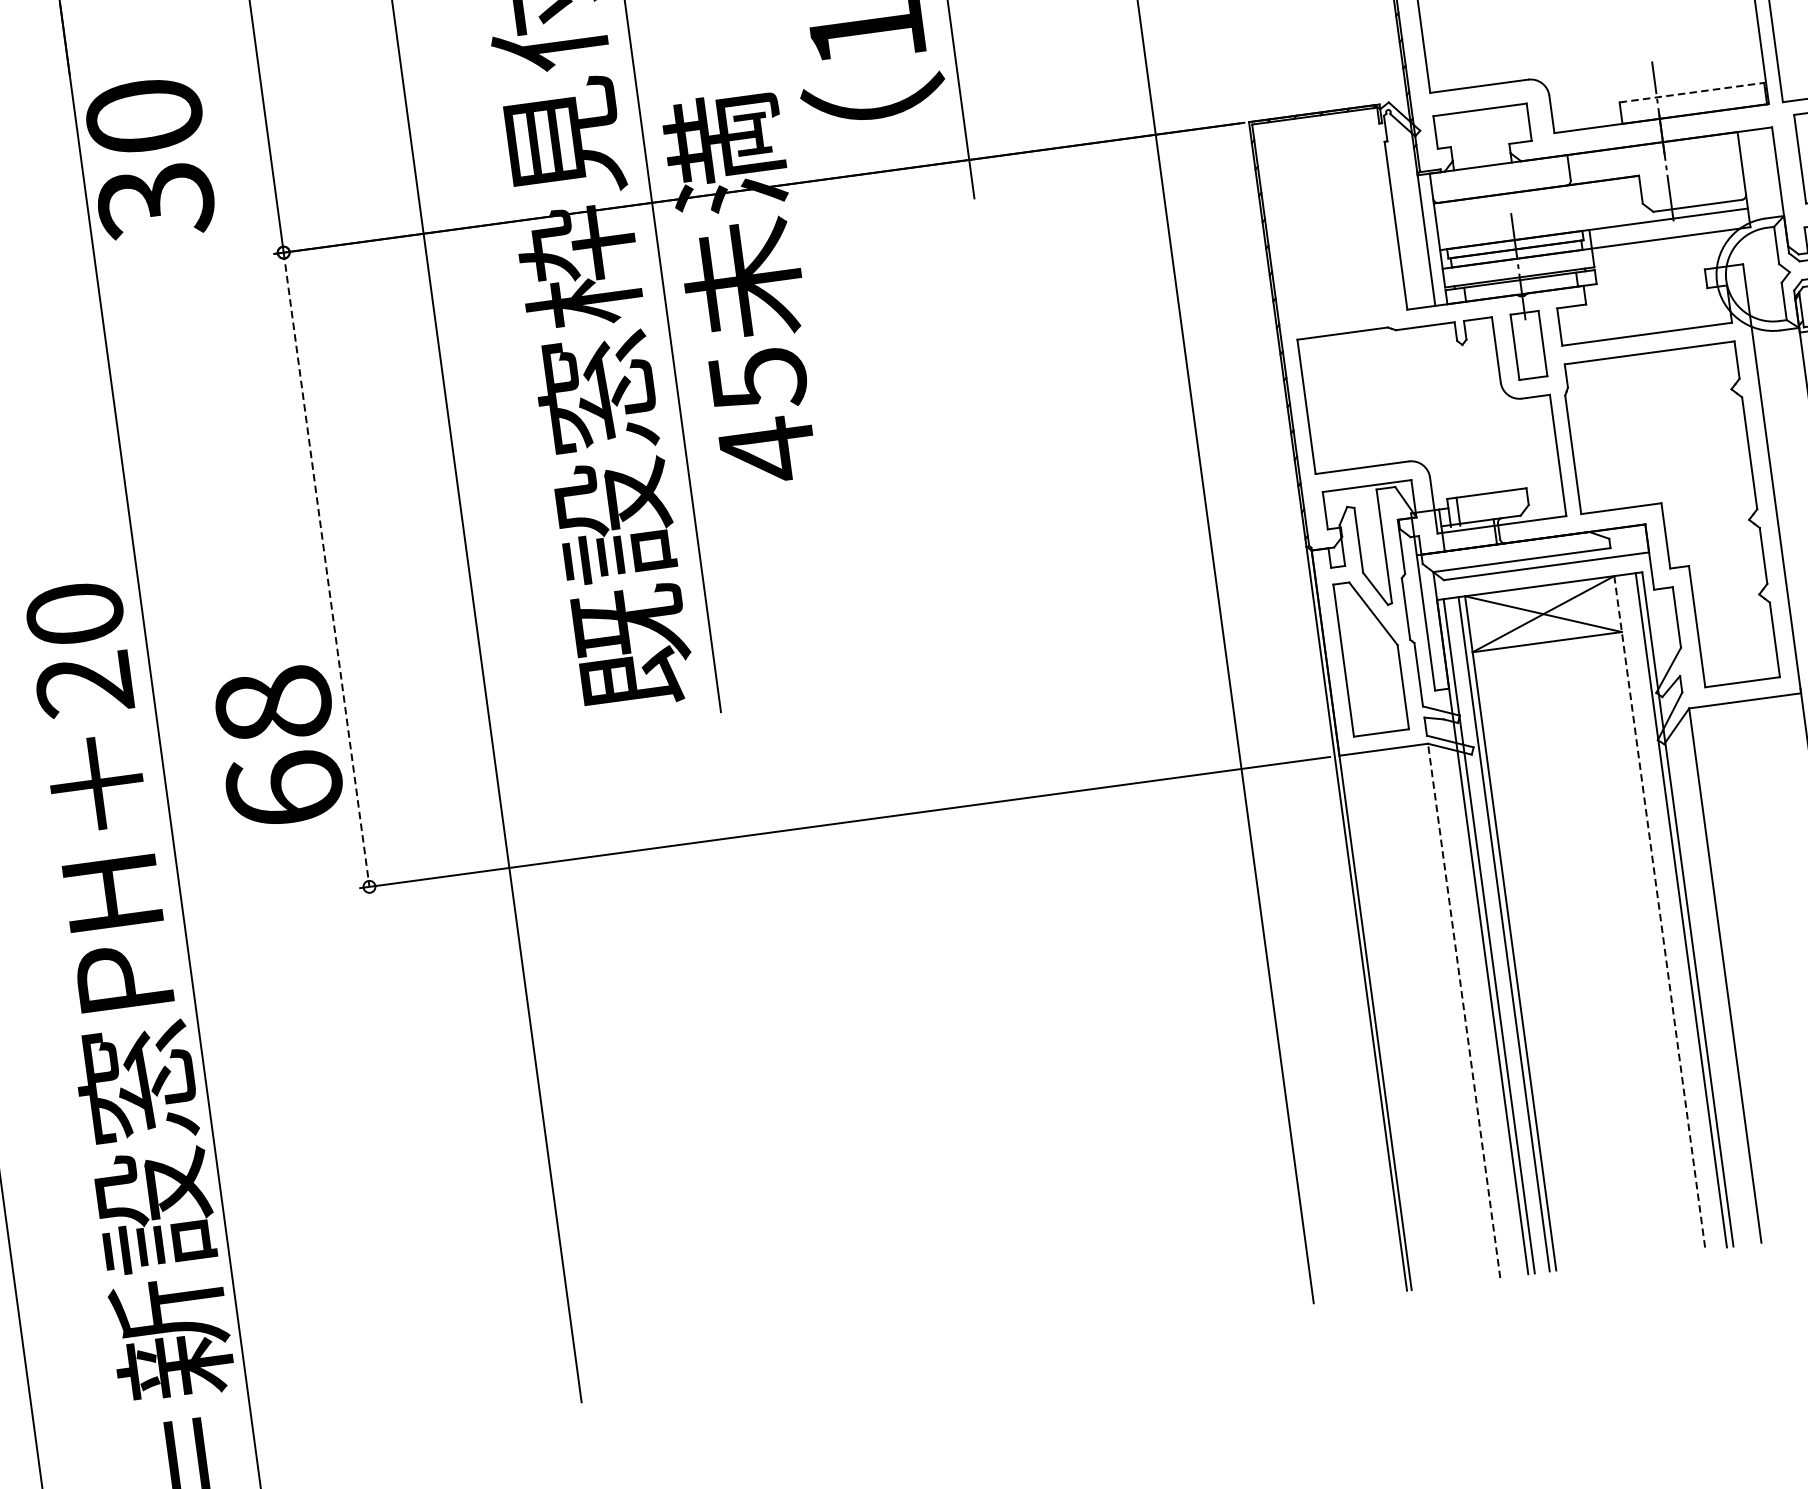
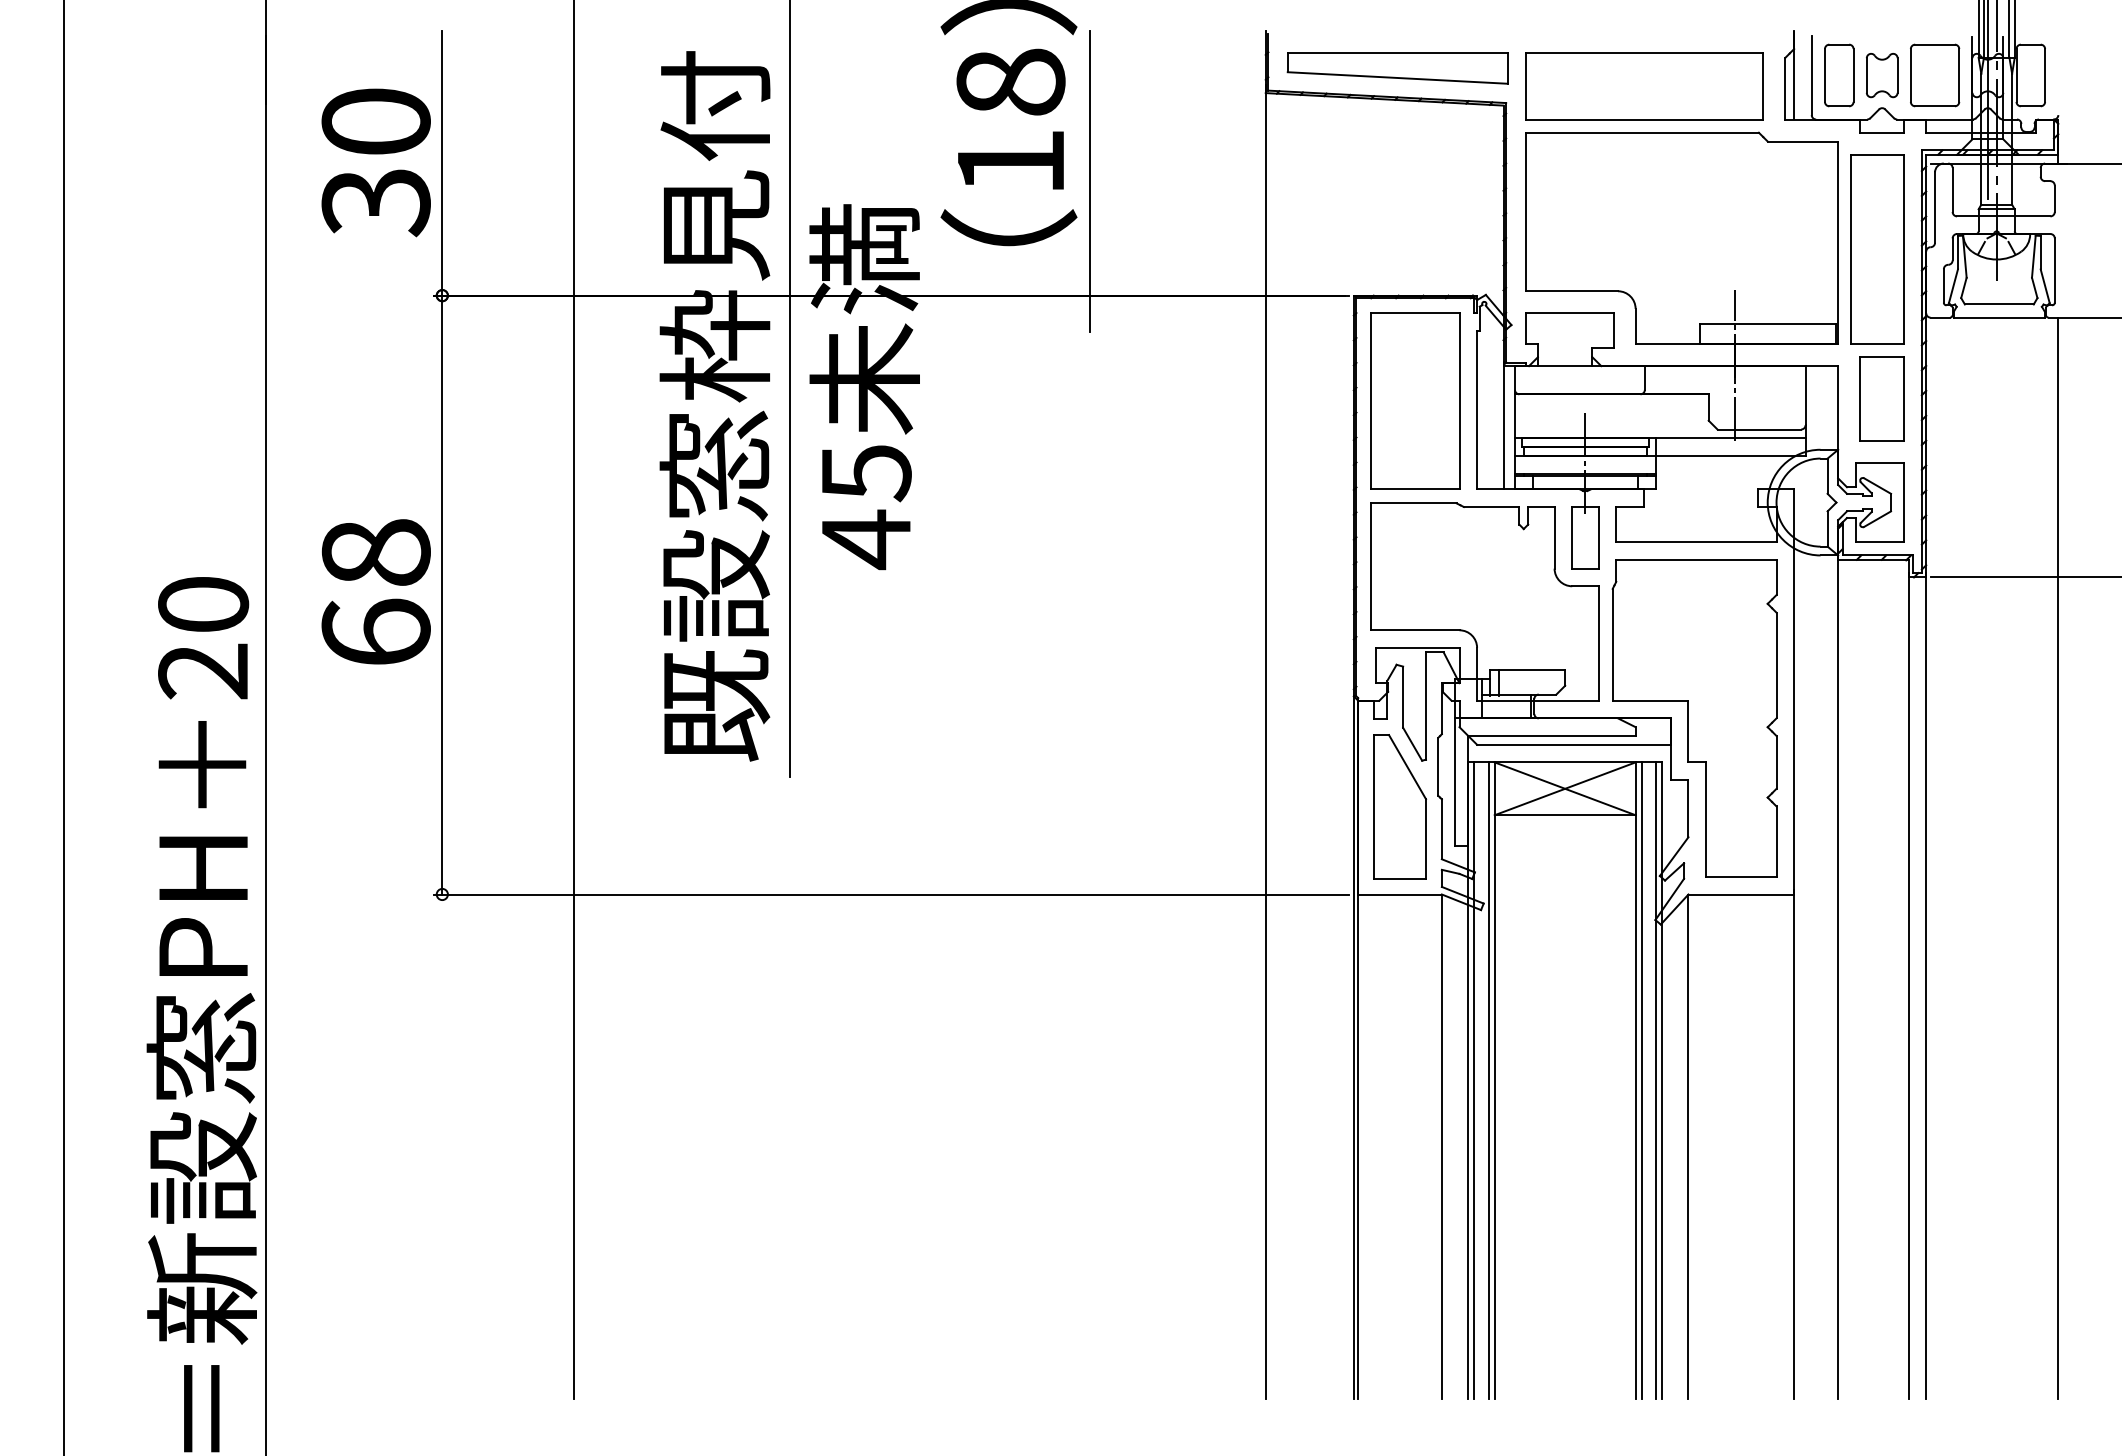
line: (1692, 92) -> (1768, 323), dashed -> solid
text: (149, 159) -> (375, 162), moved
part: (1329, 224) -> (1415, 400), added
line: (326, 570) -> (442, 595), dashed -> solid
text: (278, 746) -> (375, 591), moved
line: (1666, 912) -> (1641, 1080), added
line: (1659, 914) -> (1635, 1081), dashed -> solid
line: (1463, 1010) -> (1441, 1146), dashed -> solid

